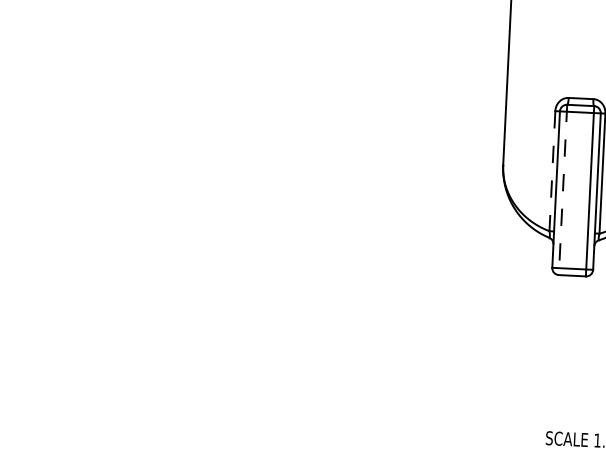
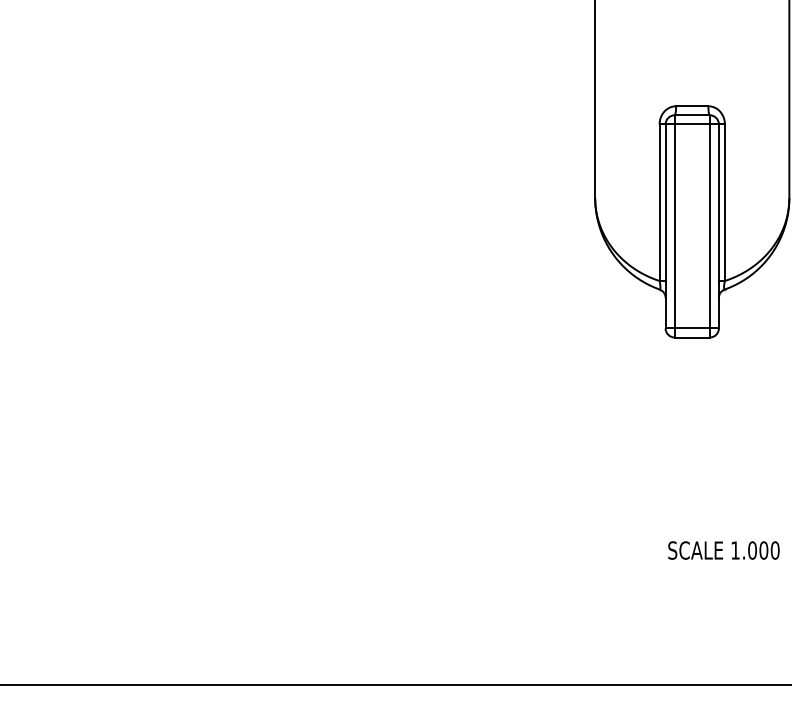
line: (552, 171) -> (659, 203), dashed -> solid
line: (562, 190) -> (674, 226), dashed -> solid

